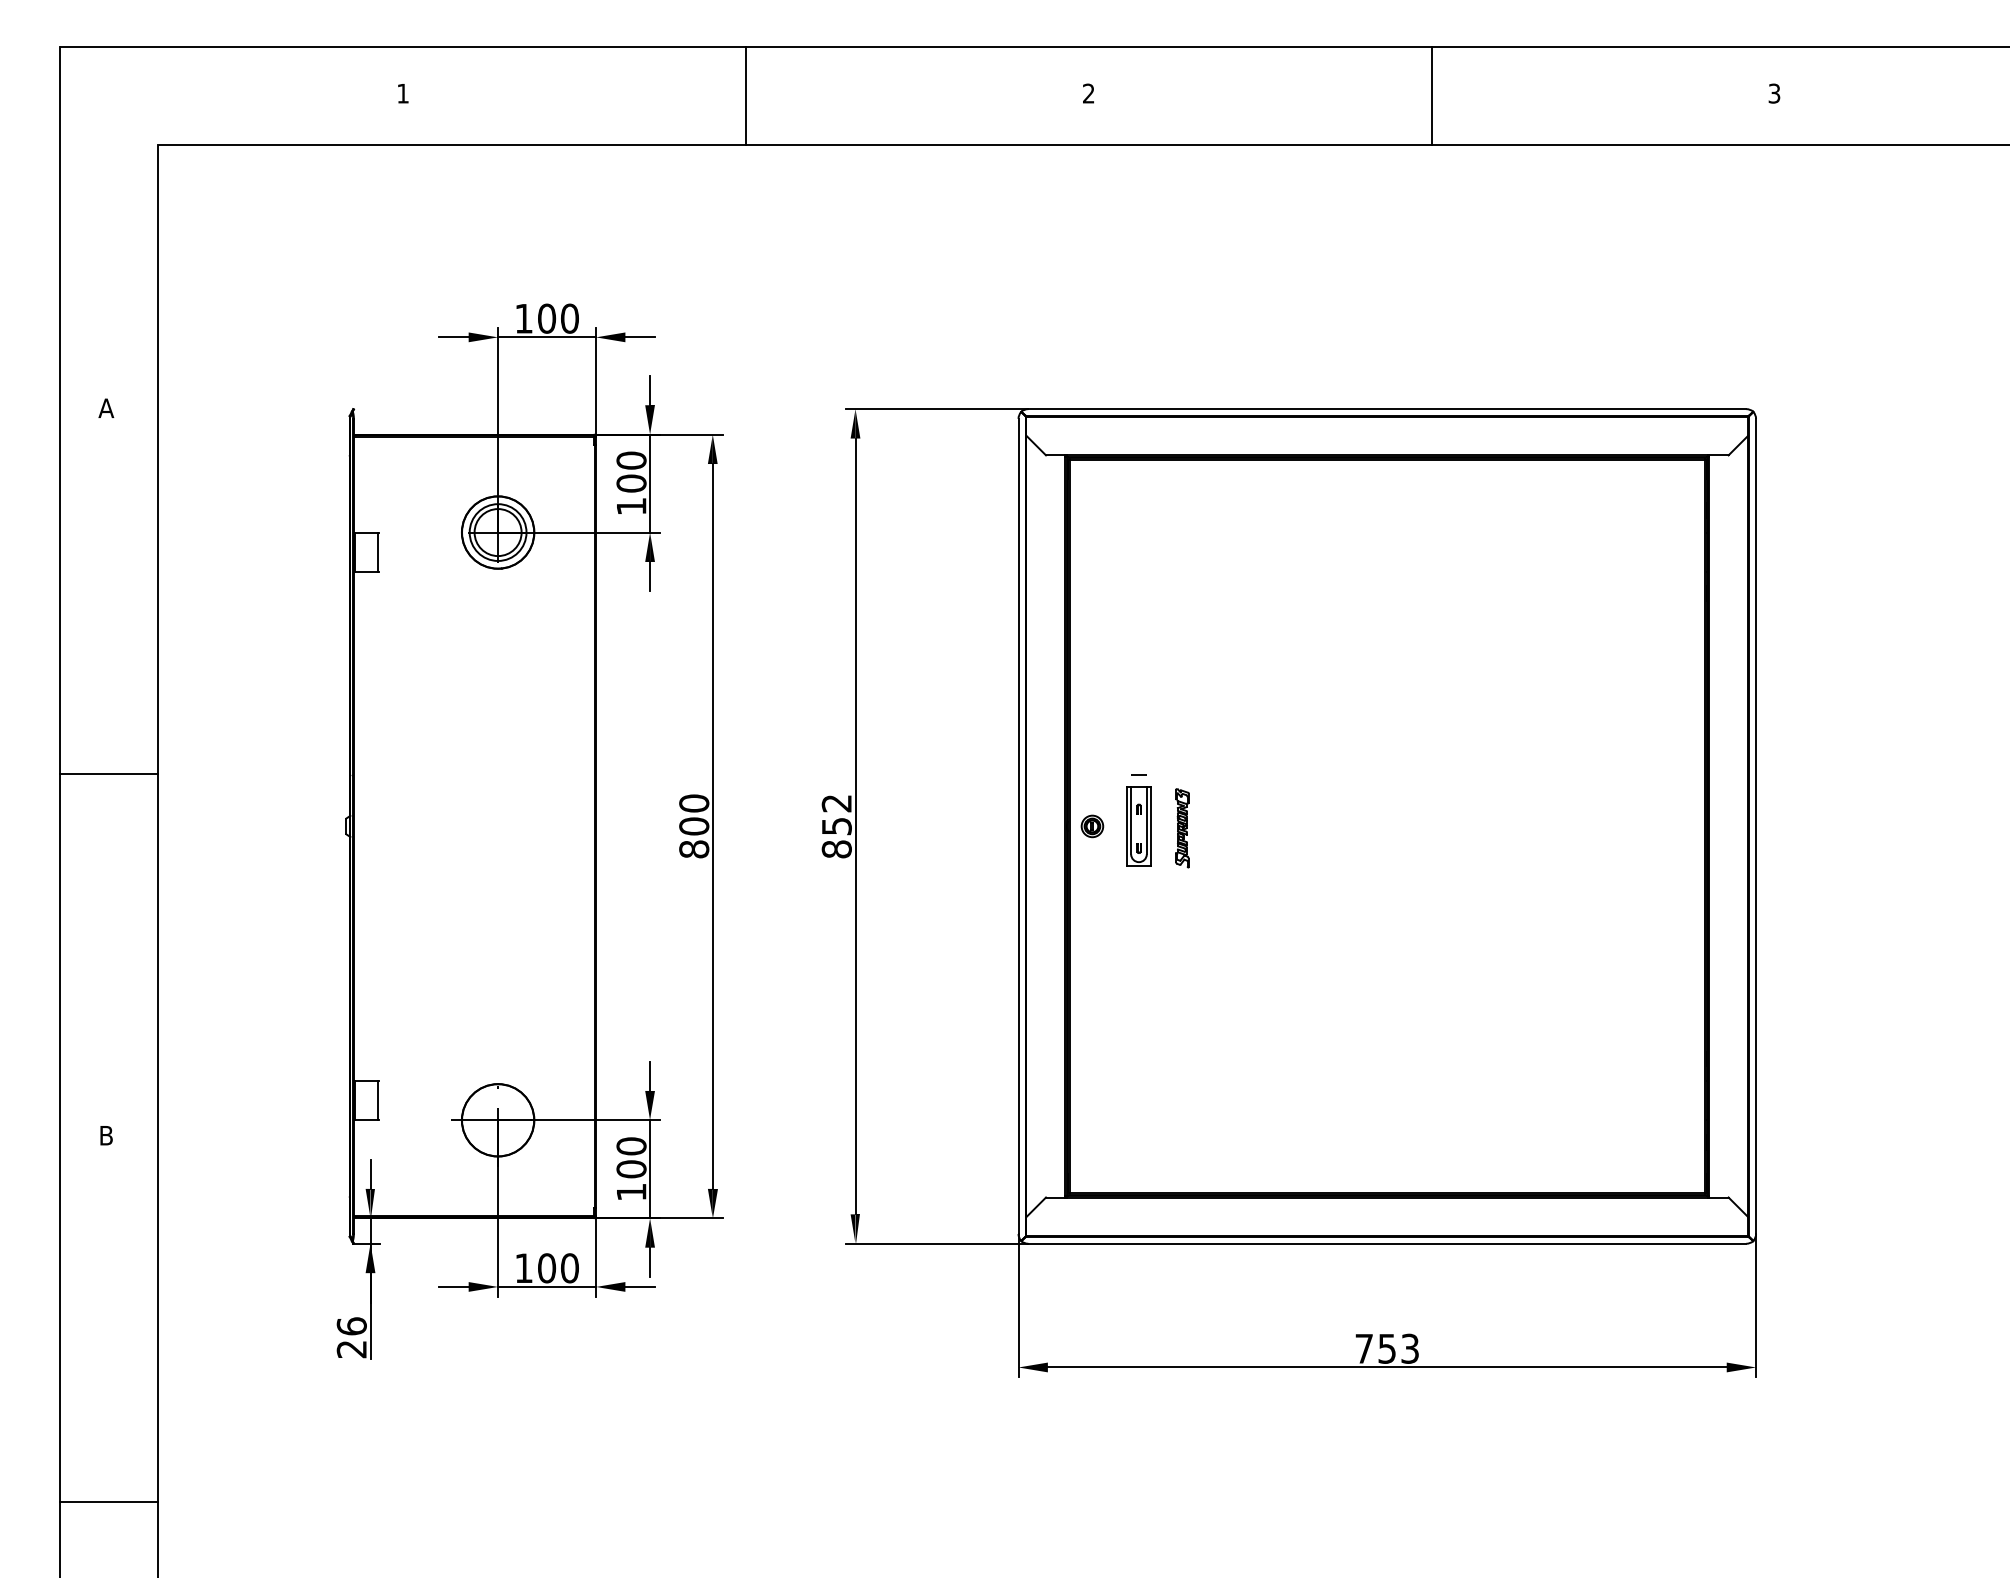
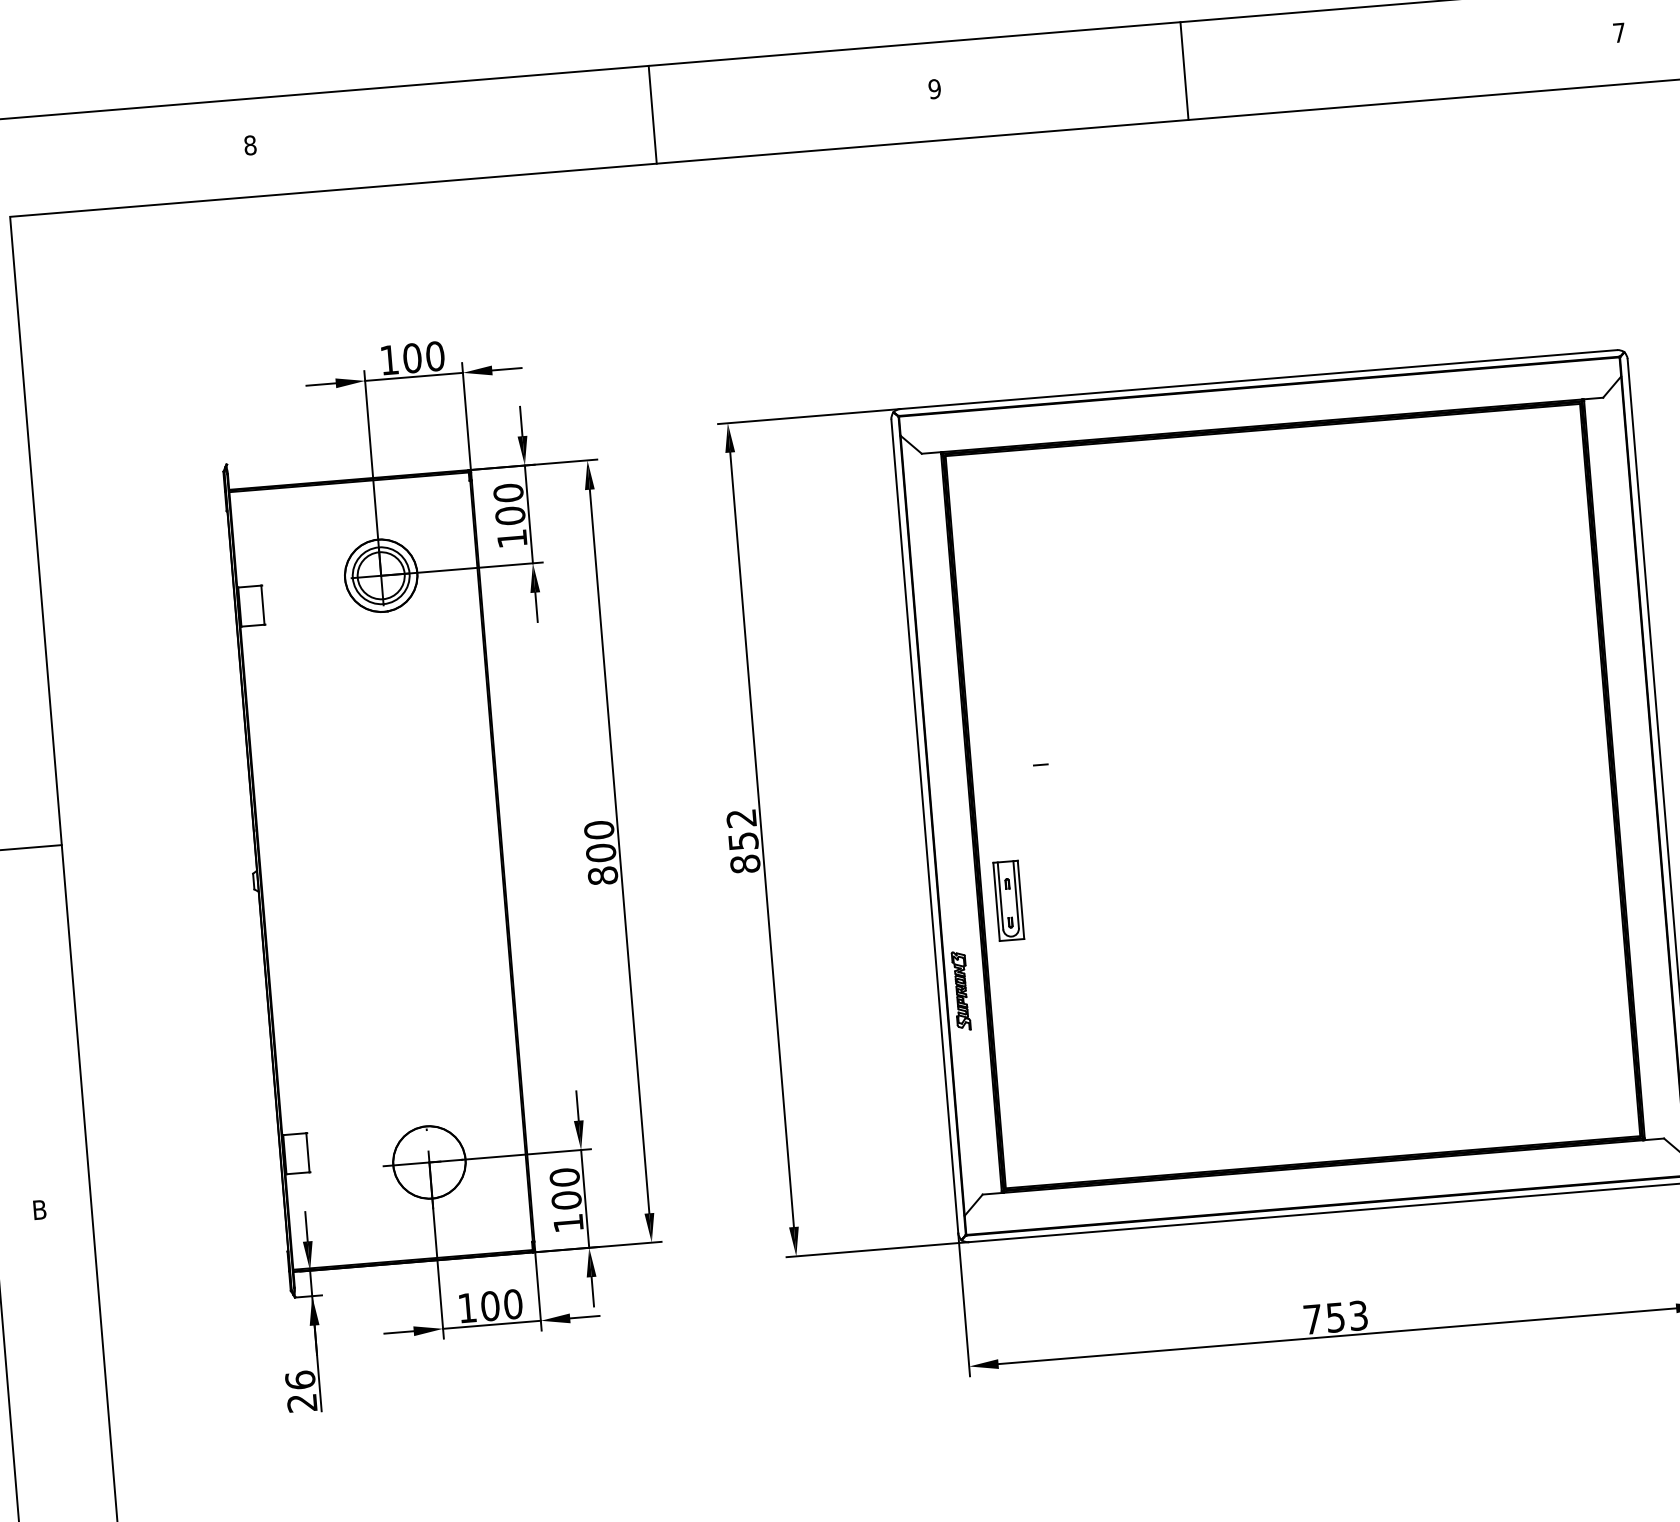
text: (403, 93) -> (250, 145), 1 -> 8
text: (1088, 93) -> (934, 89), 2 -> 9
text: (1774, 93) -> (1619, 32), 3 -> 7
line: (745, 96) -> (652, 115), moved
line: (1431, 96) -> (1184, 71), moved
part: (1092, 826) -> (998, 820), removed
part: (1138, 826) -> (1008, 901), moved
part: (1182, 828) -> (961, 991), moved

